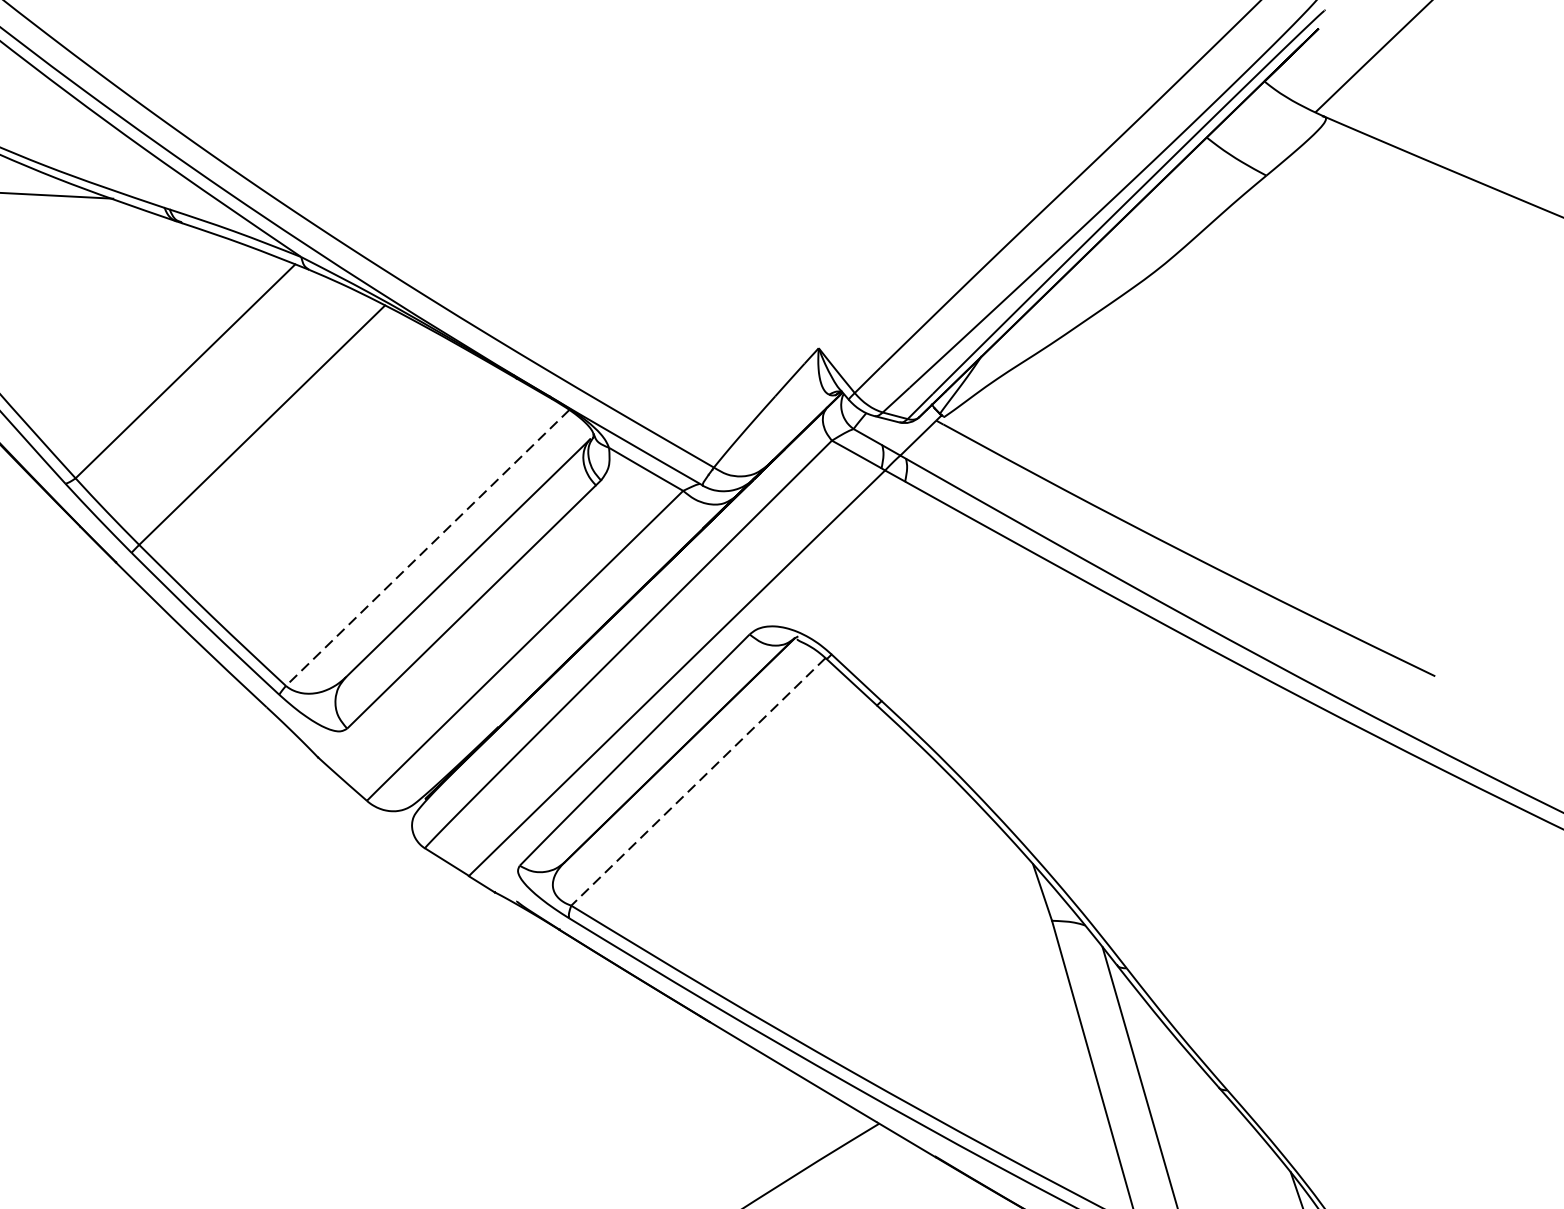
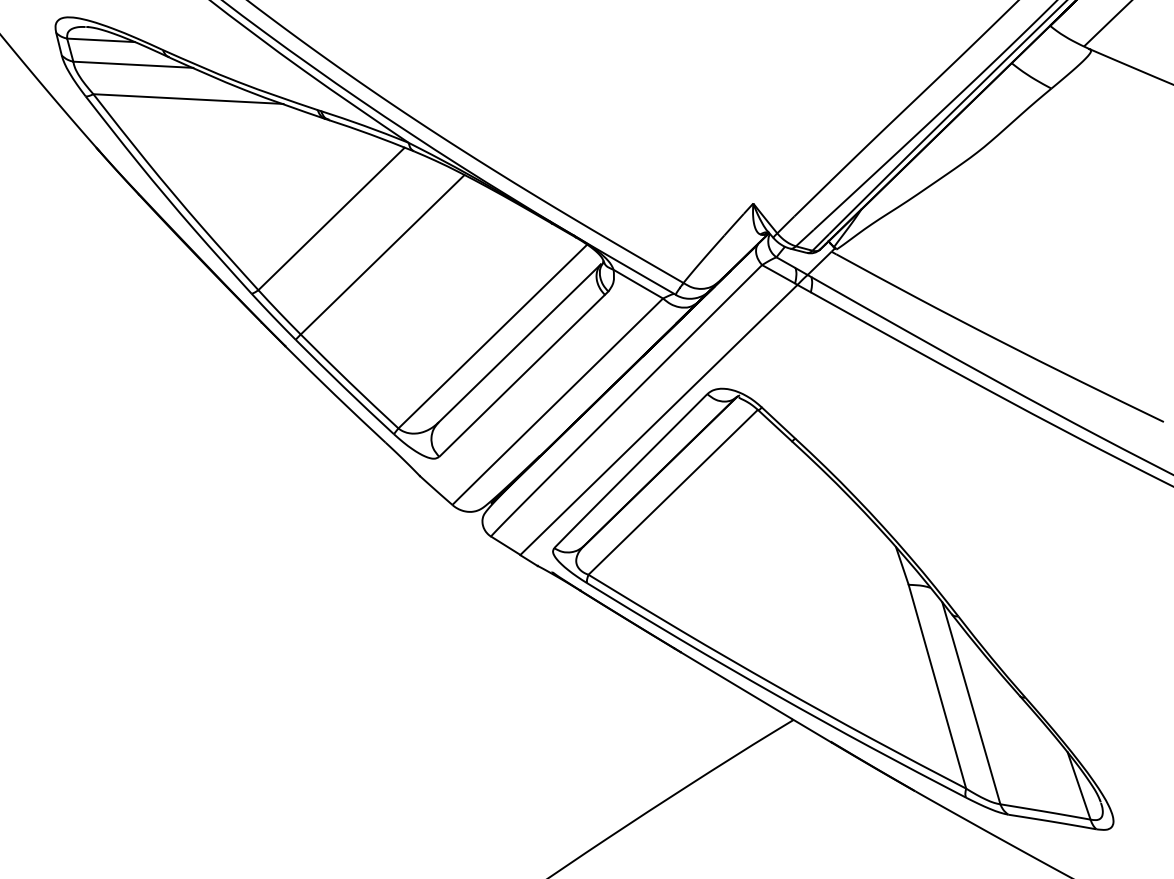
line: (427, 547) -> (492, 336), dashed -> solid
line: (697, 782) -> (672, 492), dashed -> solid

